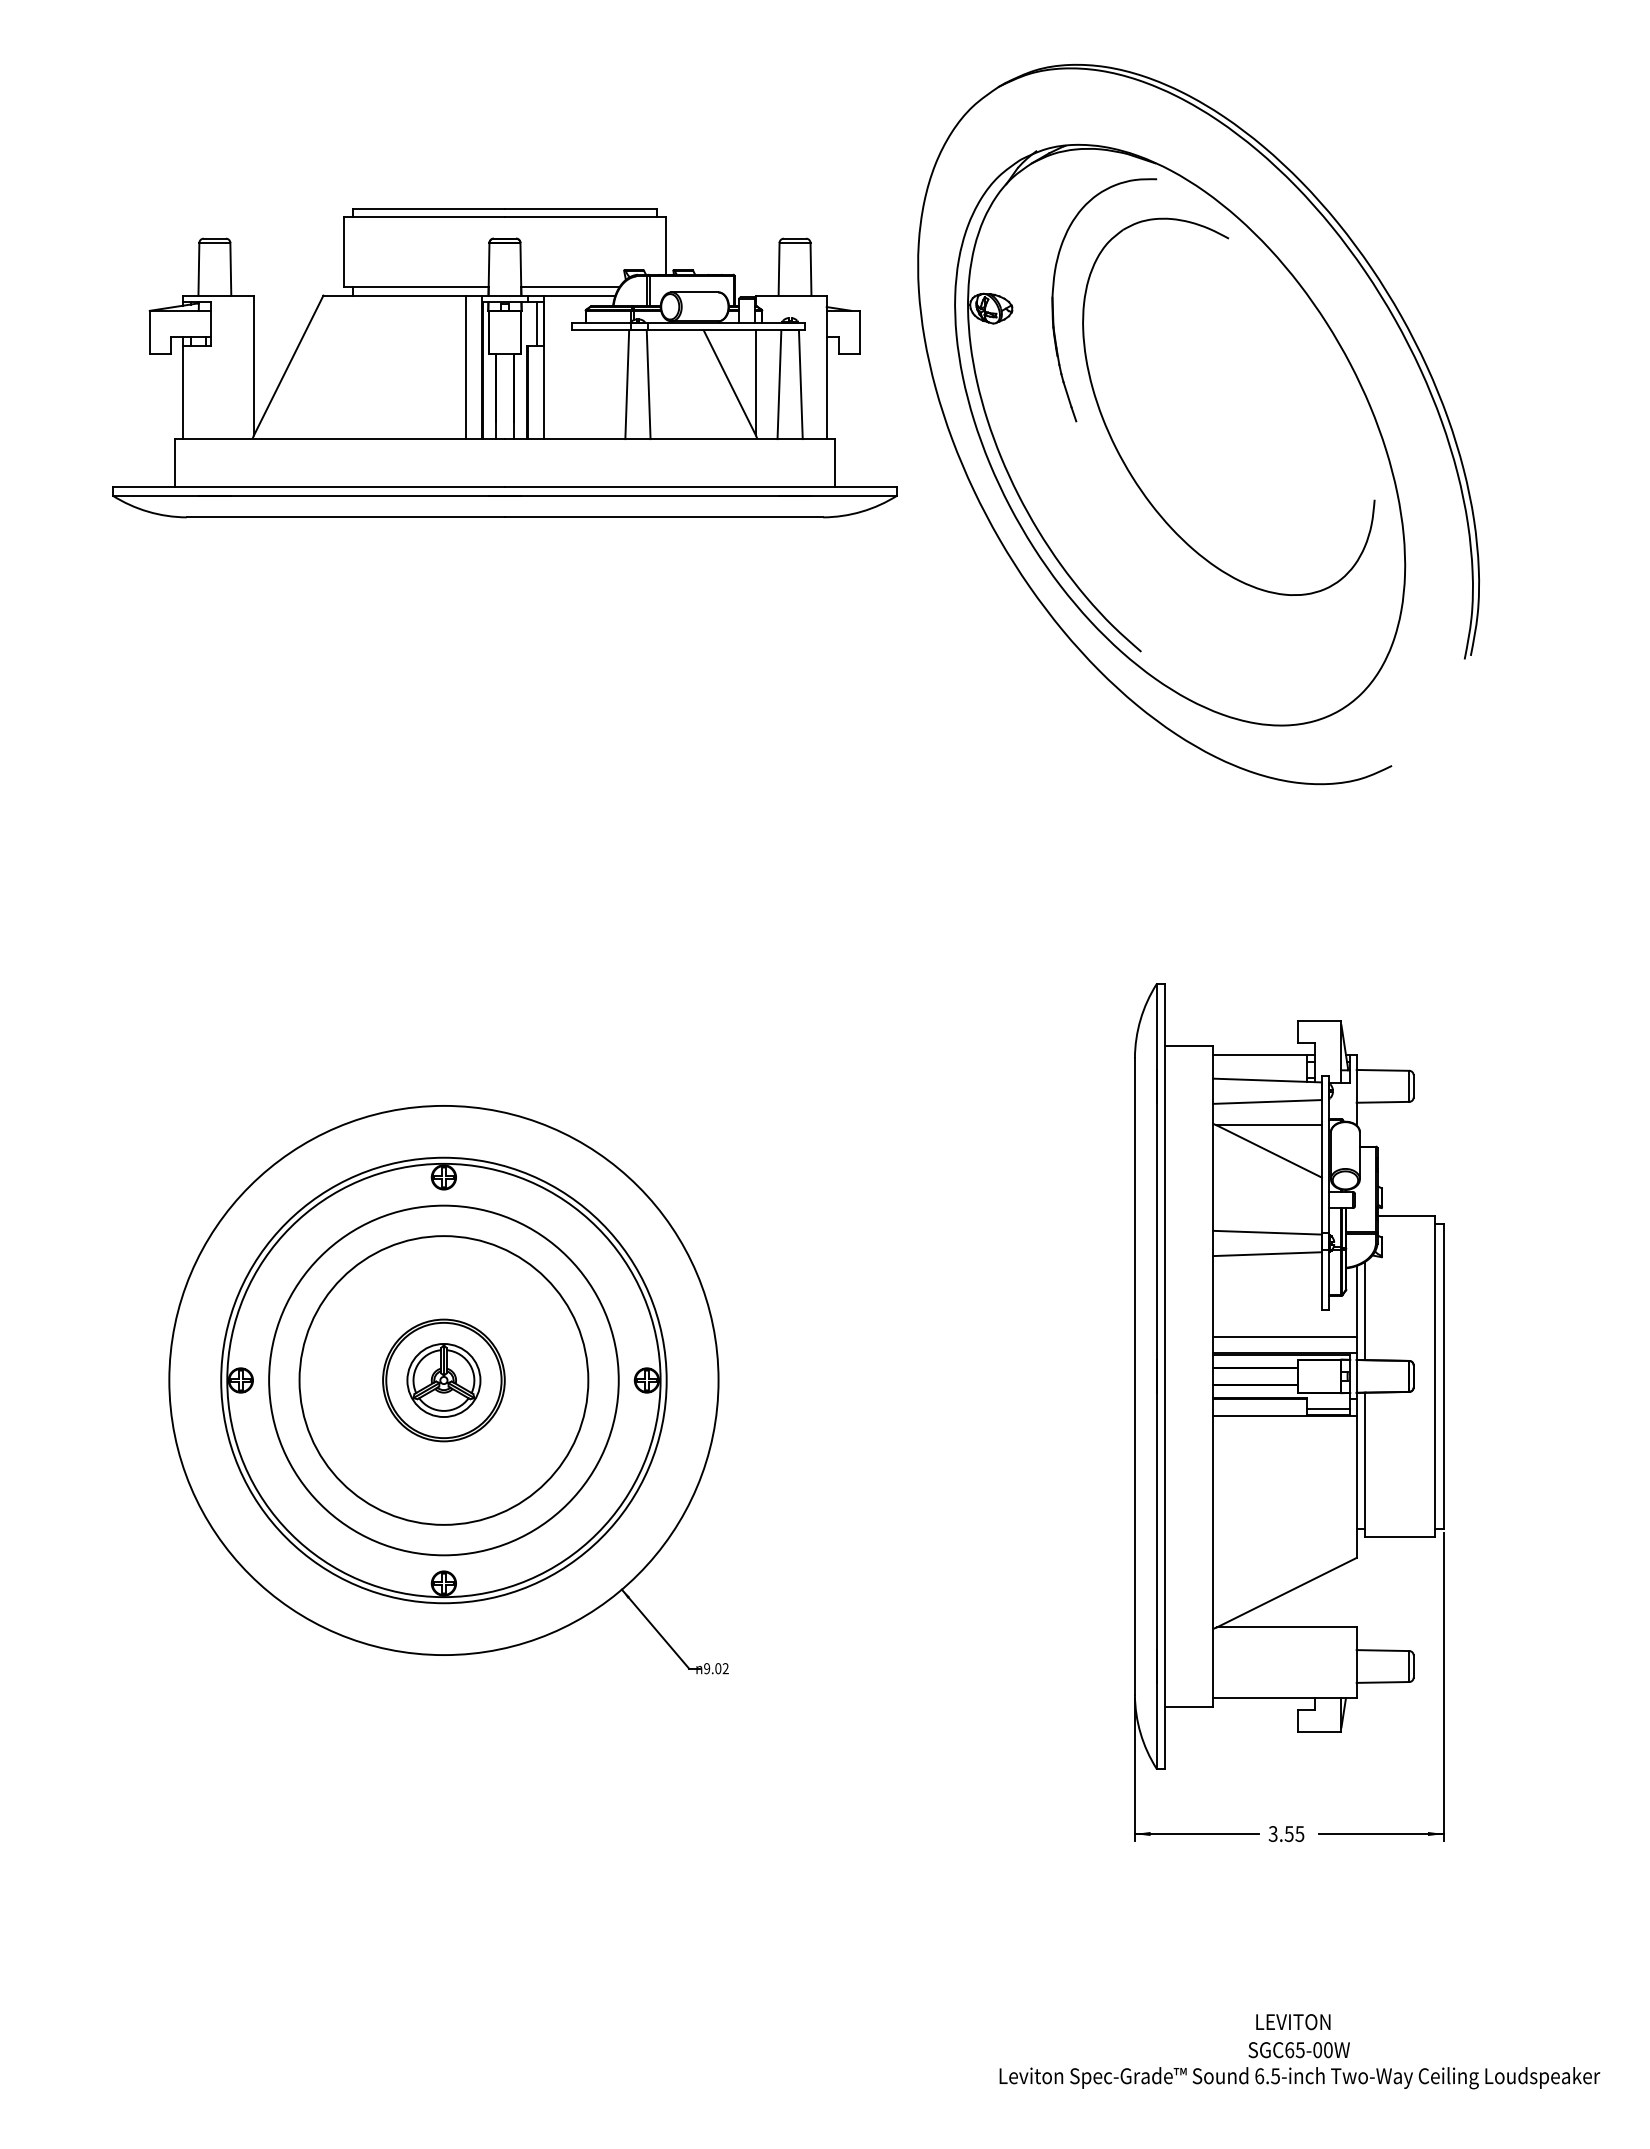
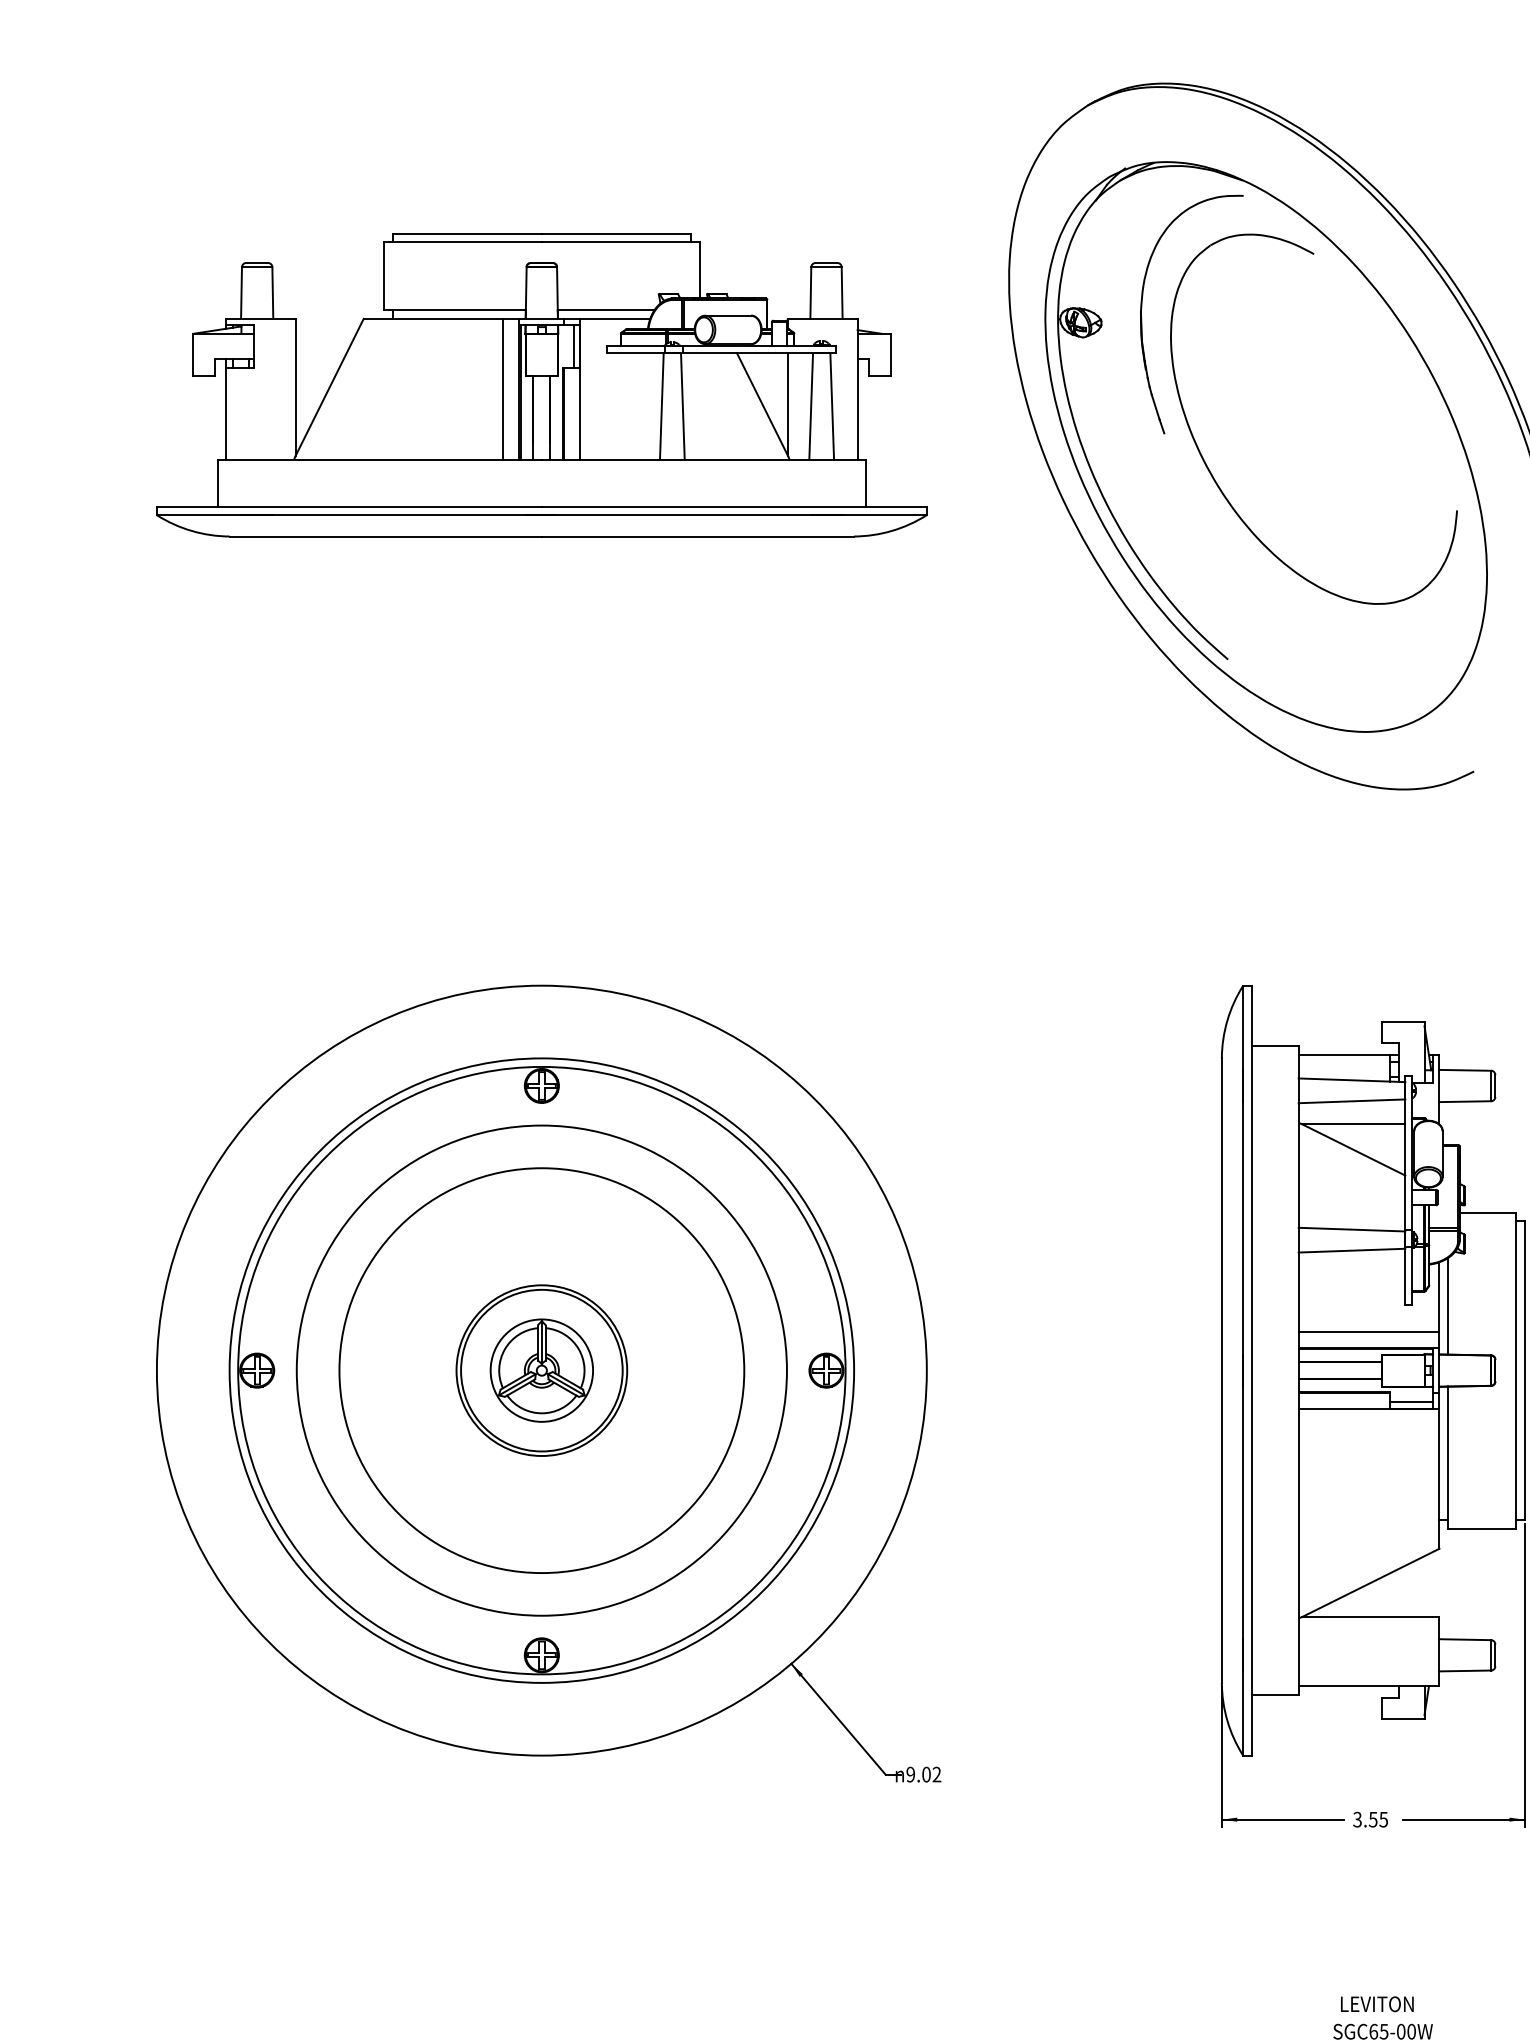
part: (504, 363) -> (541, 385), moved
part: (448, 1389) -> (548, 1383), size x1.43

